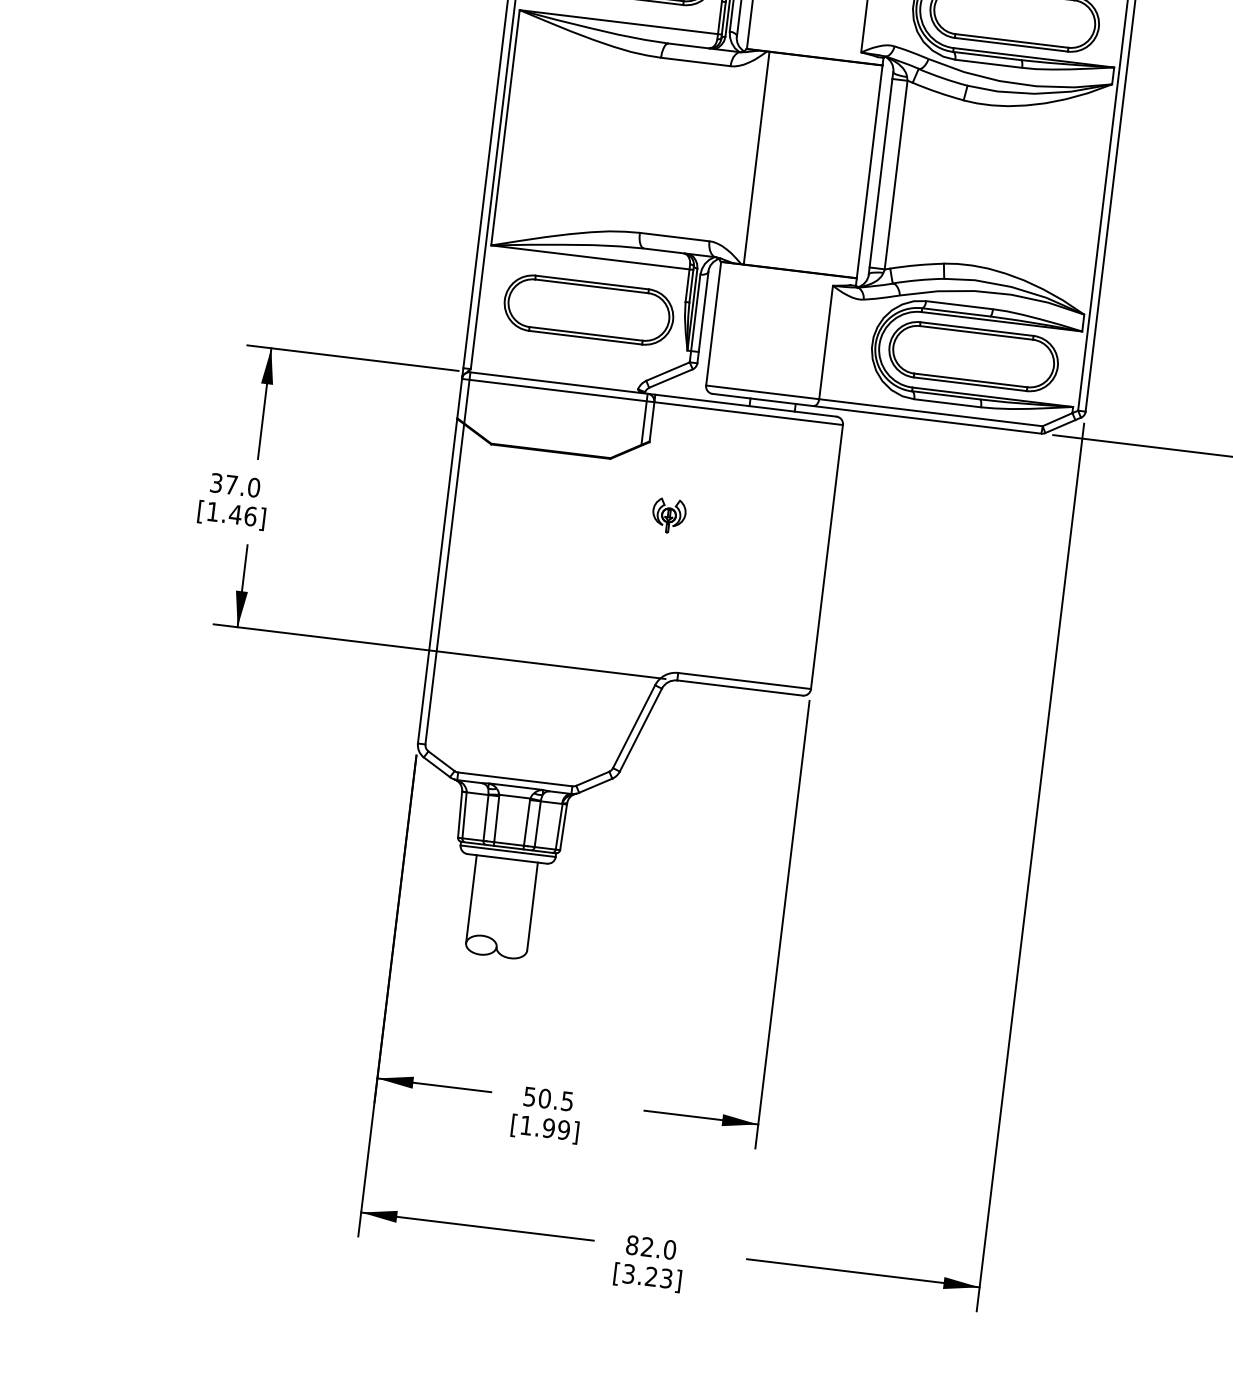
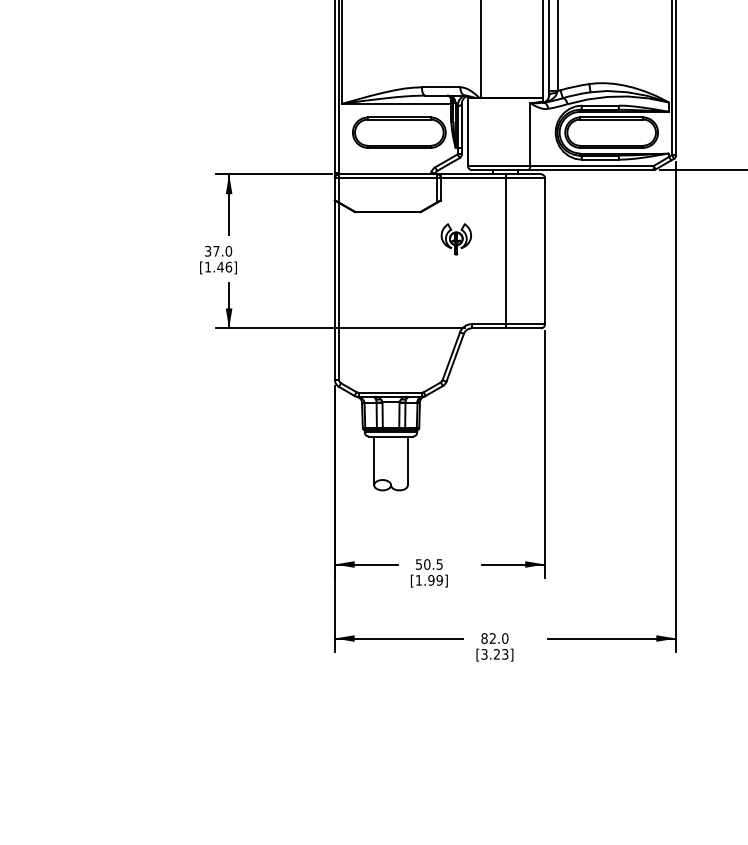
part: (669, 516) -> (456, 239), size x1.67
line: (755, 548) -> (505, 251), added

